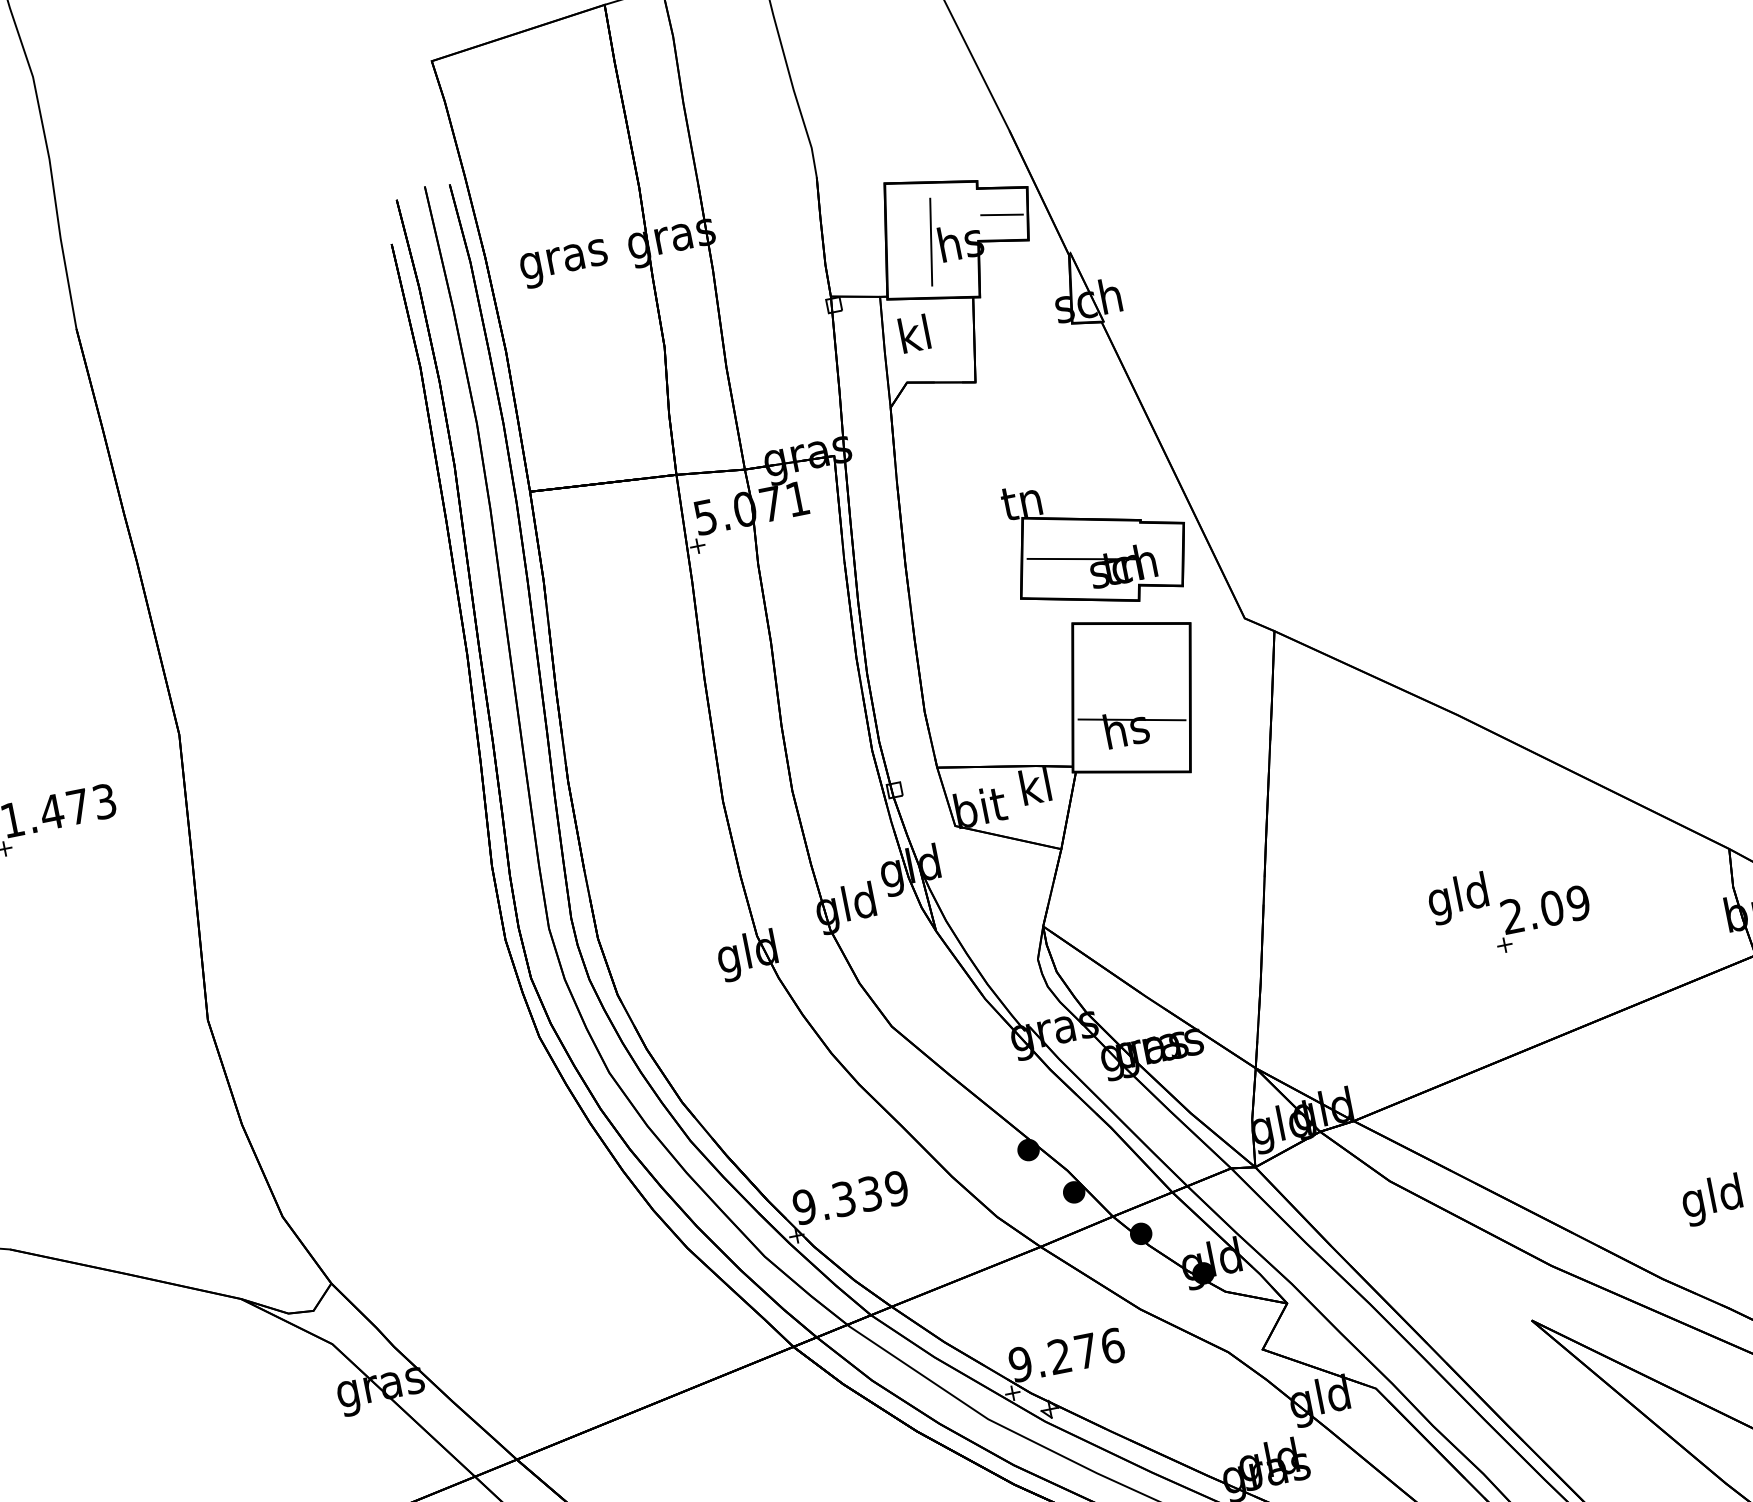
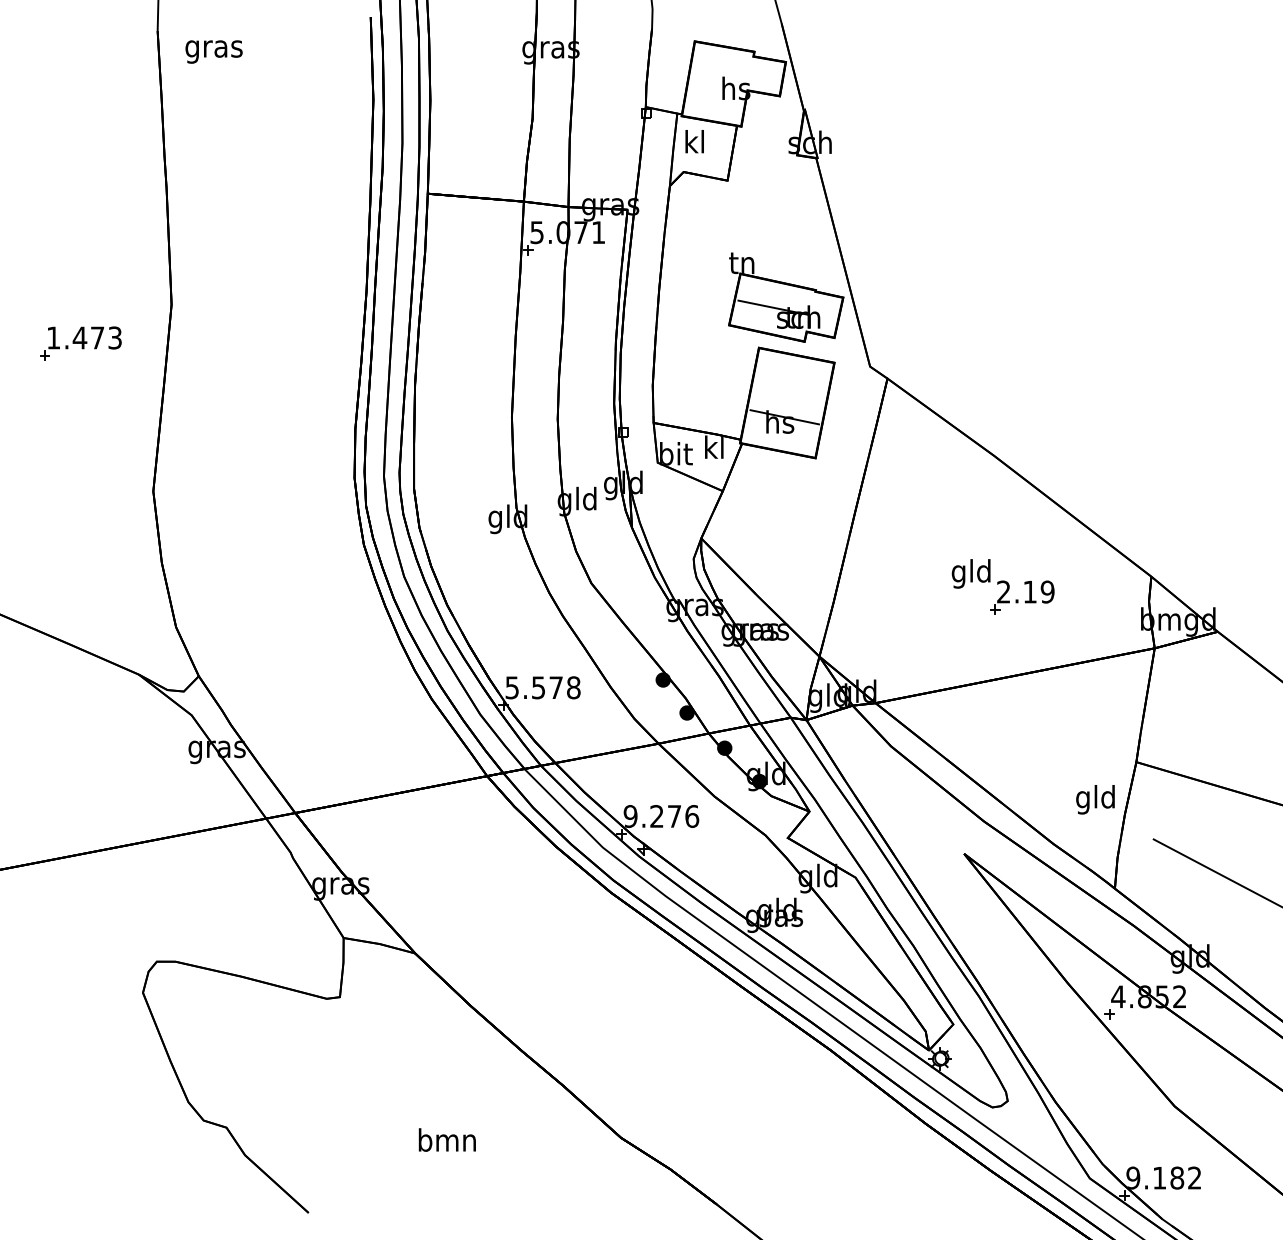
line: (1001, 214) -> (765, 76), removed
line: (931, 242) -> (717, 85), removed
text: (563, 263) -> (213, 51), moved
text: (1552, 907) -> (1030, 591), 2.09 -> 2.19
text: (849, 1197) -> (542, 687), 9.339 -> 5.578

